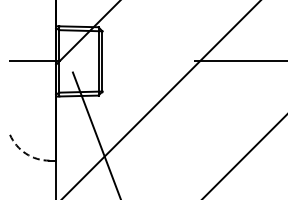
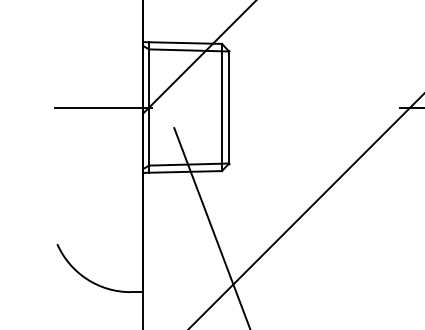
arc: (25, 153) -> (86, 278), dashed -> solid

